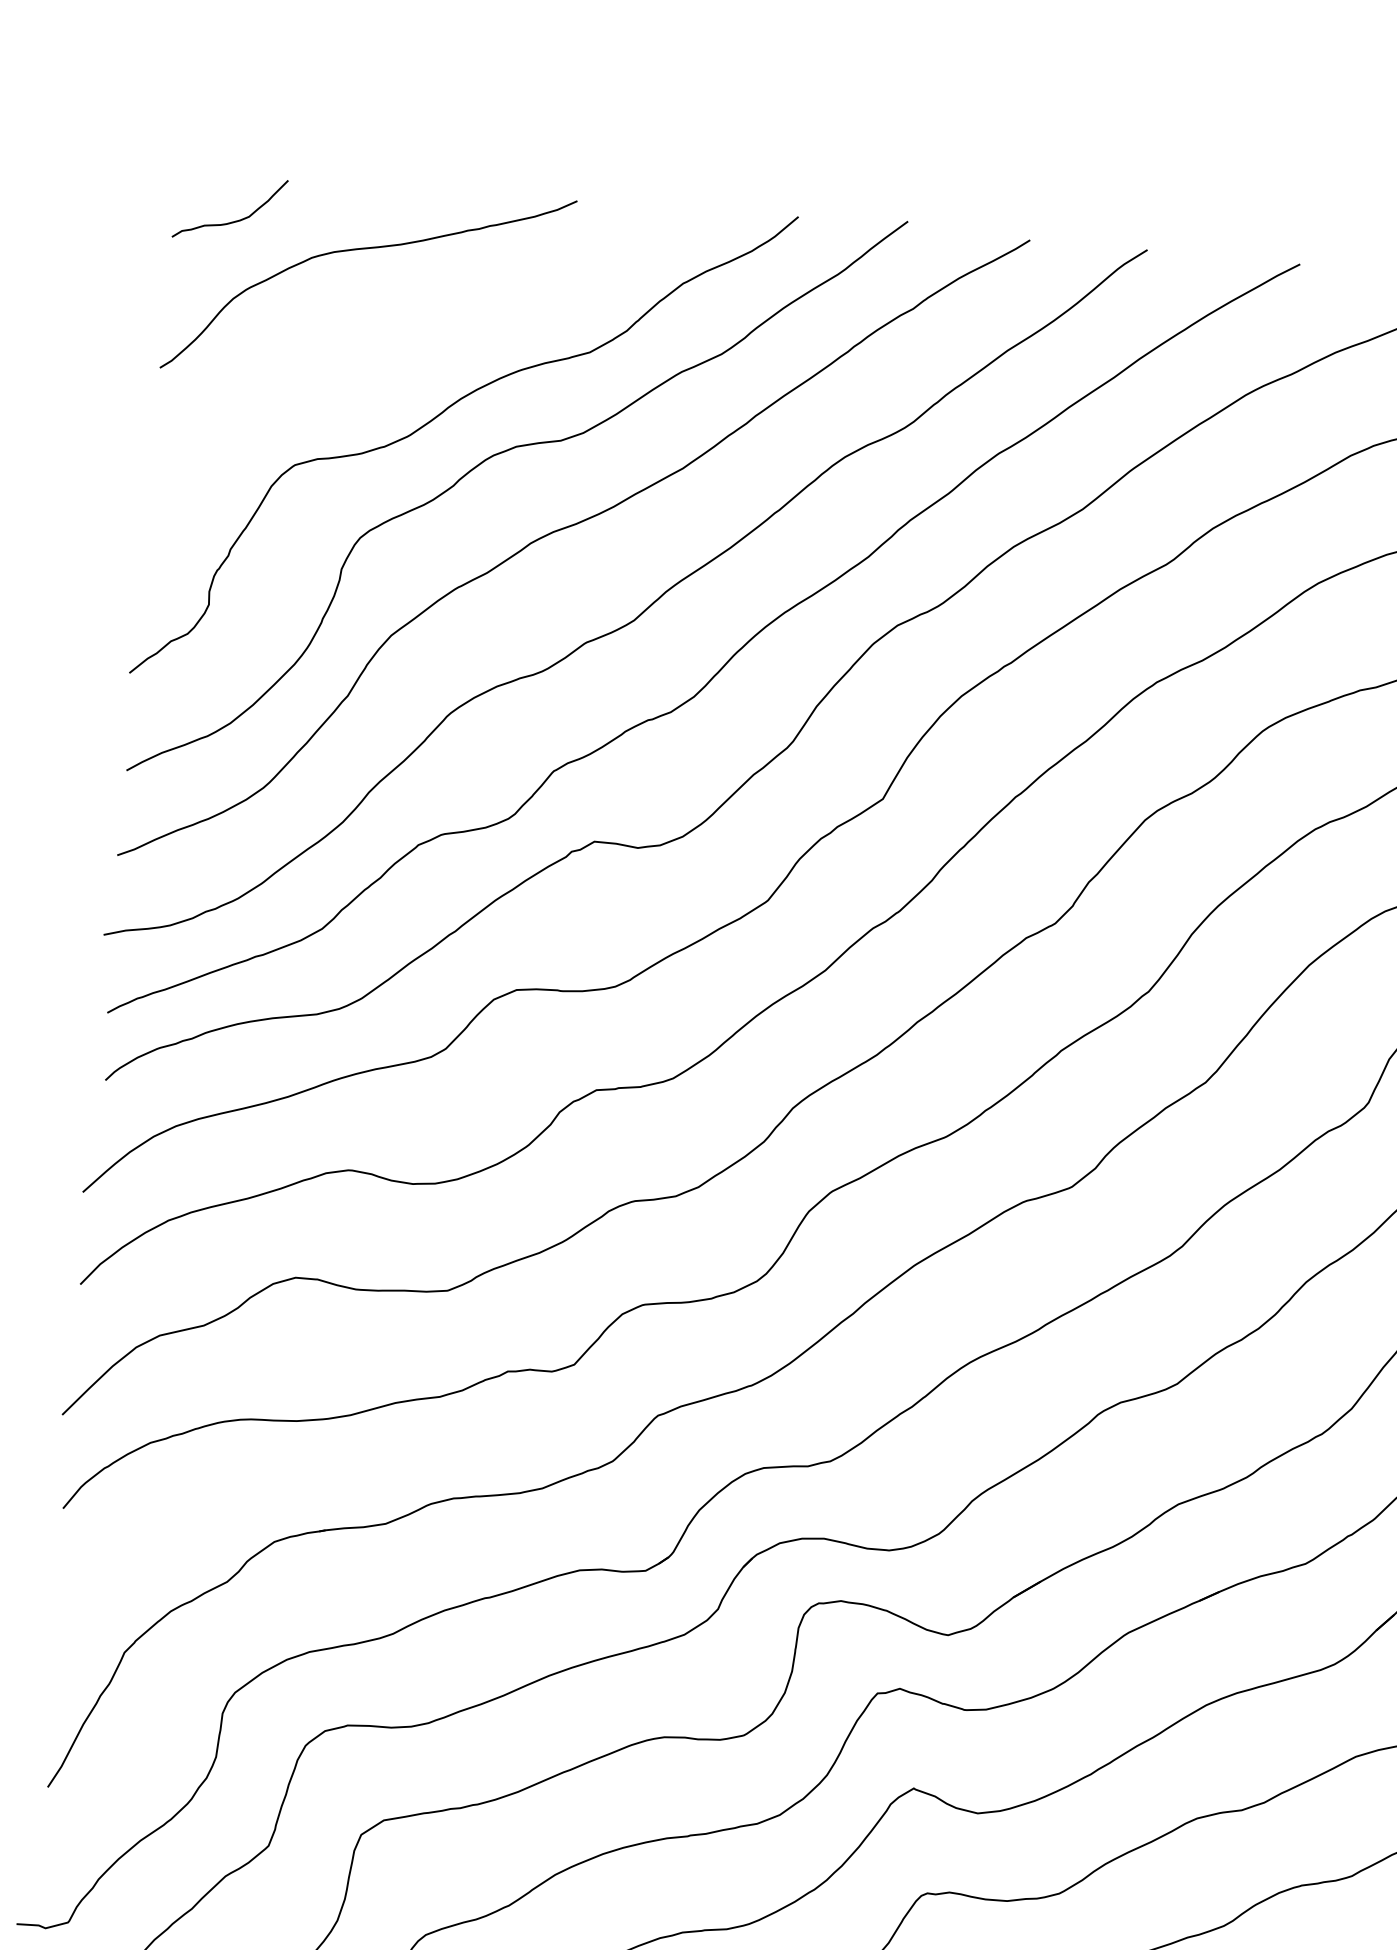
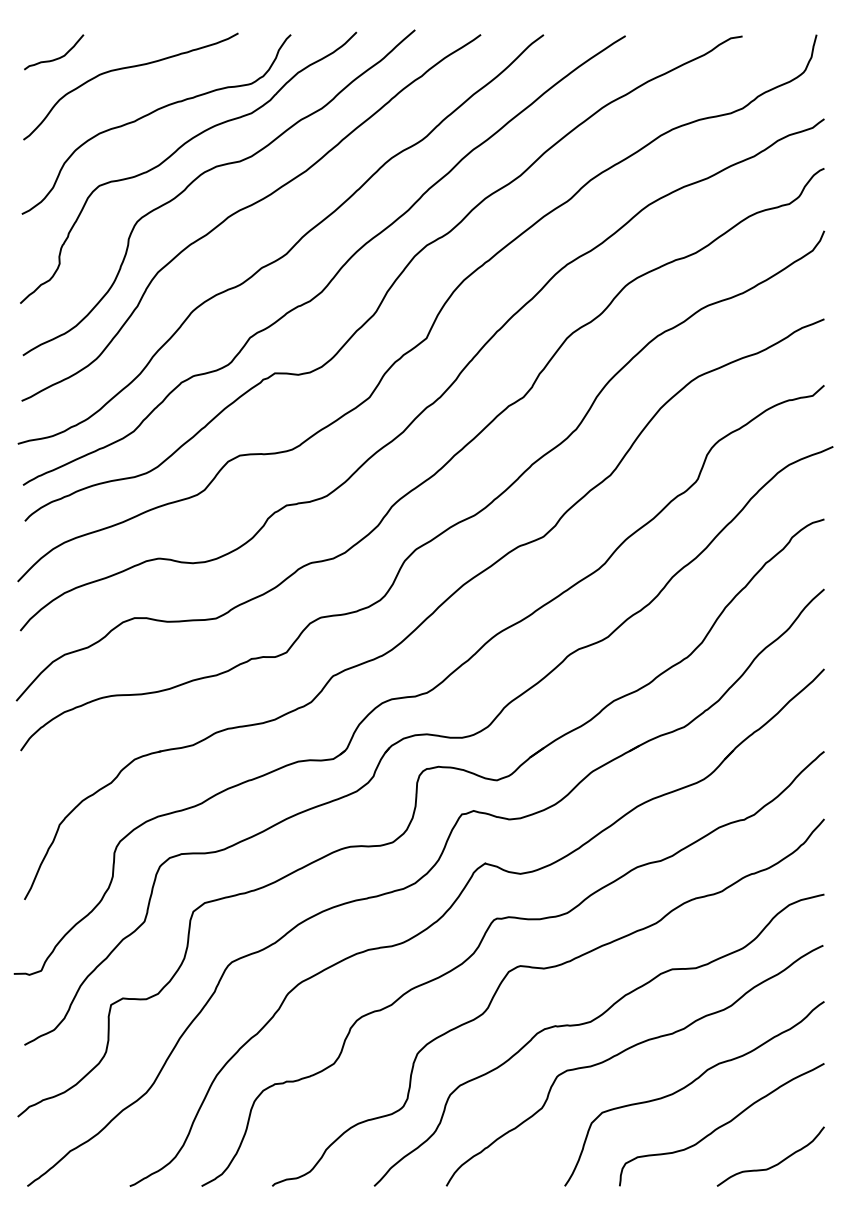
curve: (400, 339) -> (150, 114), added

